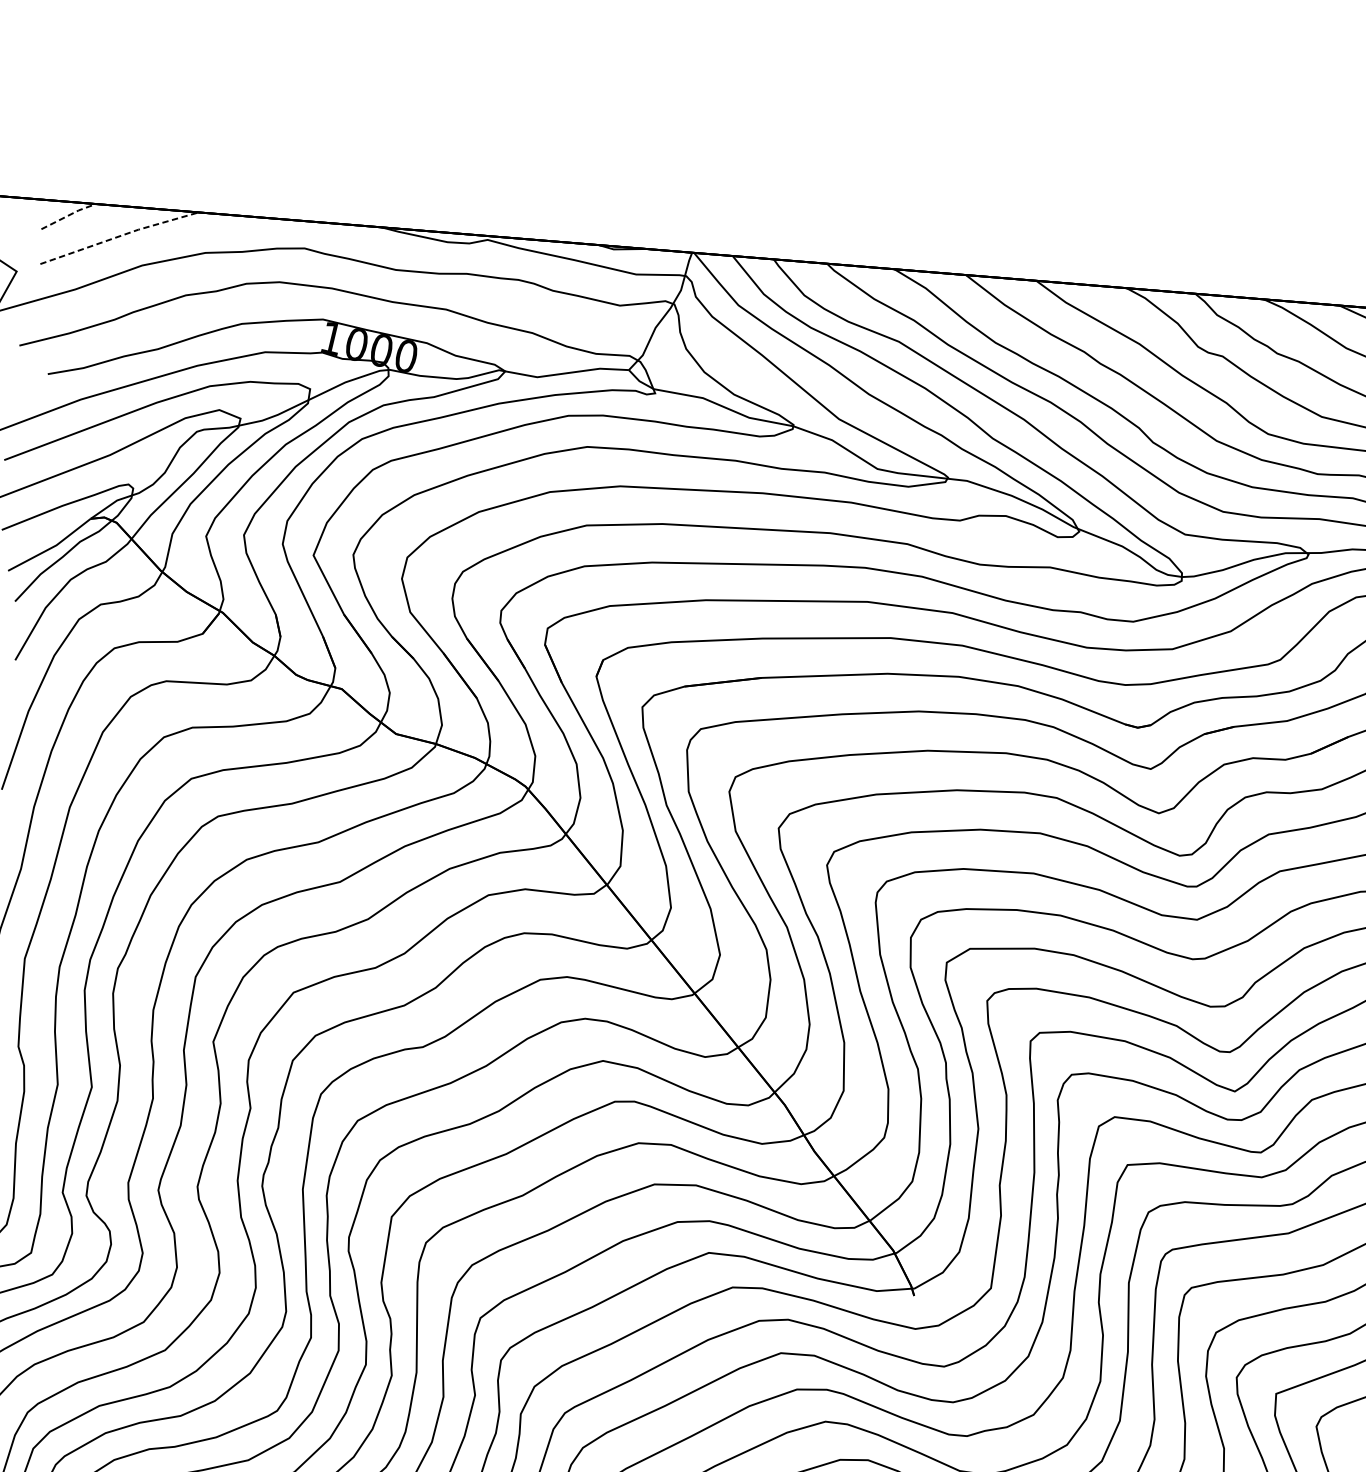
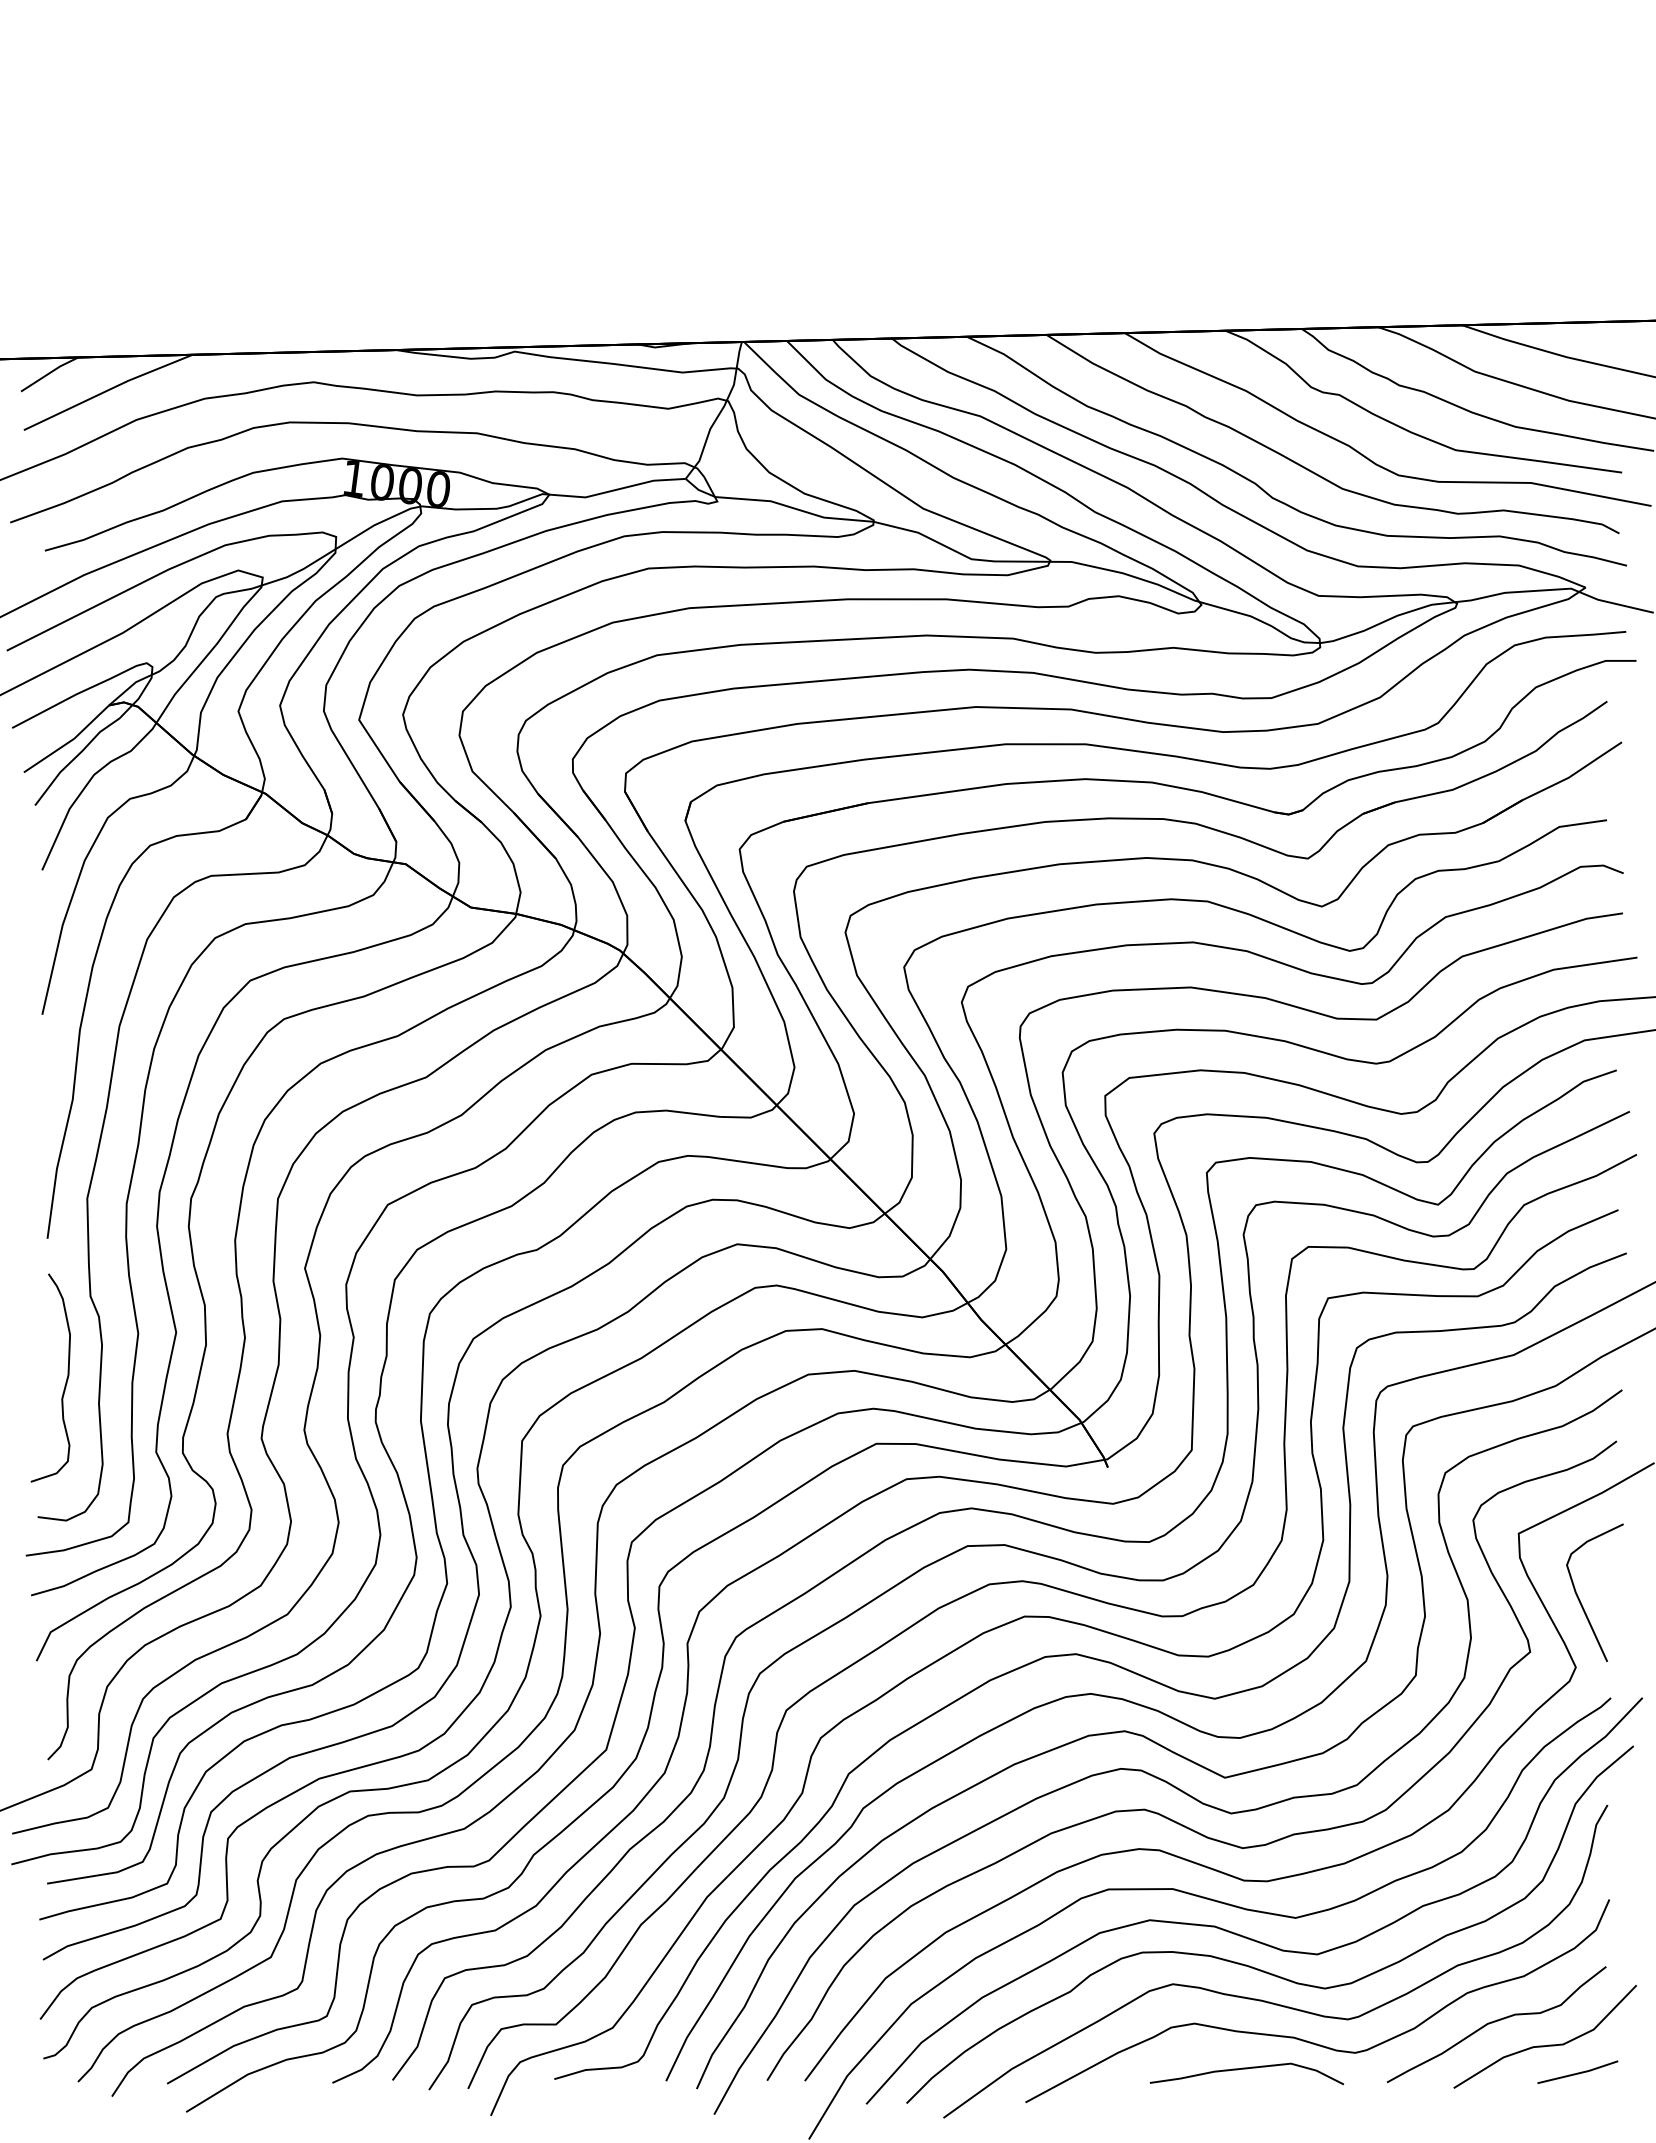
line: (69, 214) -> (50, 372), dashed -> solid
line: (120, 235) -> (109, 389), dashed -> solid

